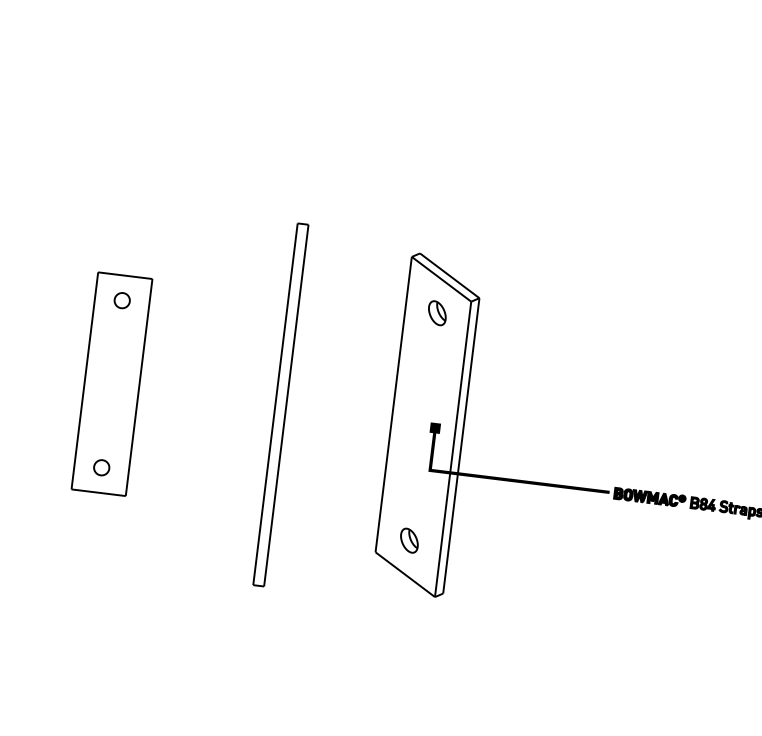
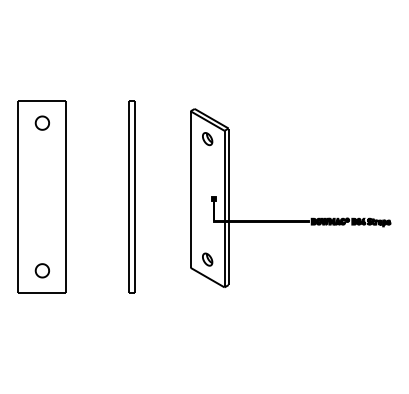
part: (110, 383) -> (41, 196), size x1.67

